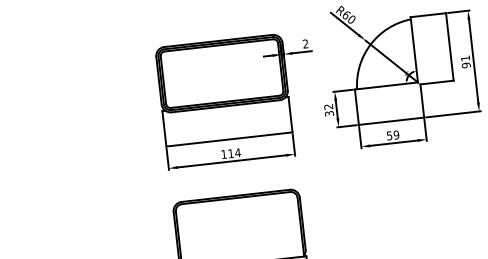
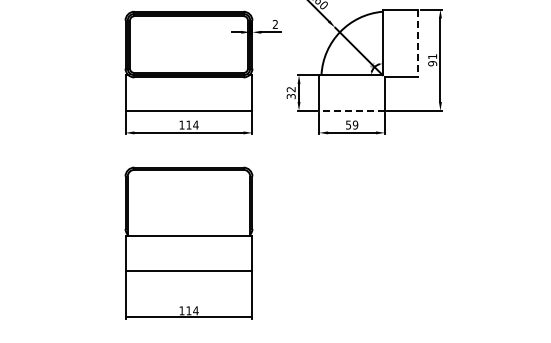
line: (450, 46) -> (418, 43), solid -> dashed
line: (391, 120) -> (352, 110), solid -> dashed

